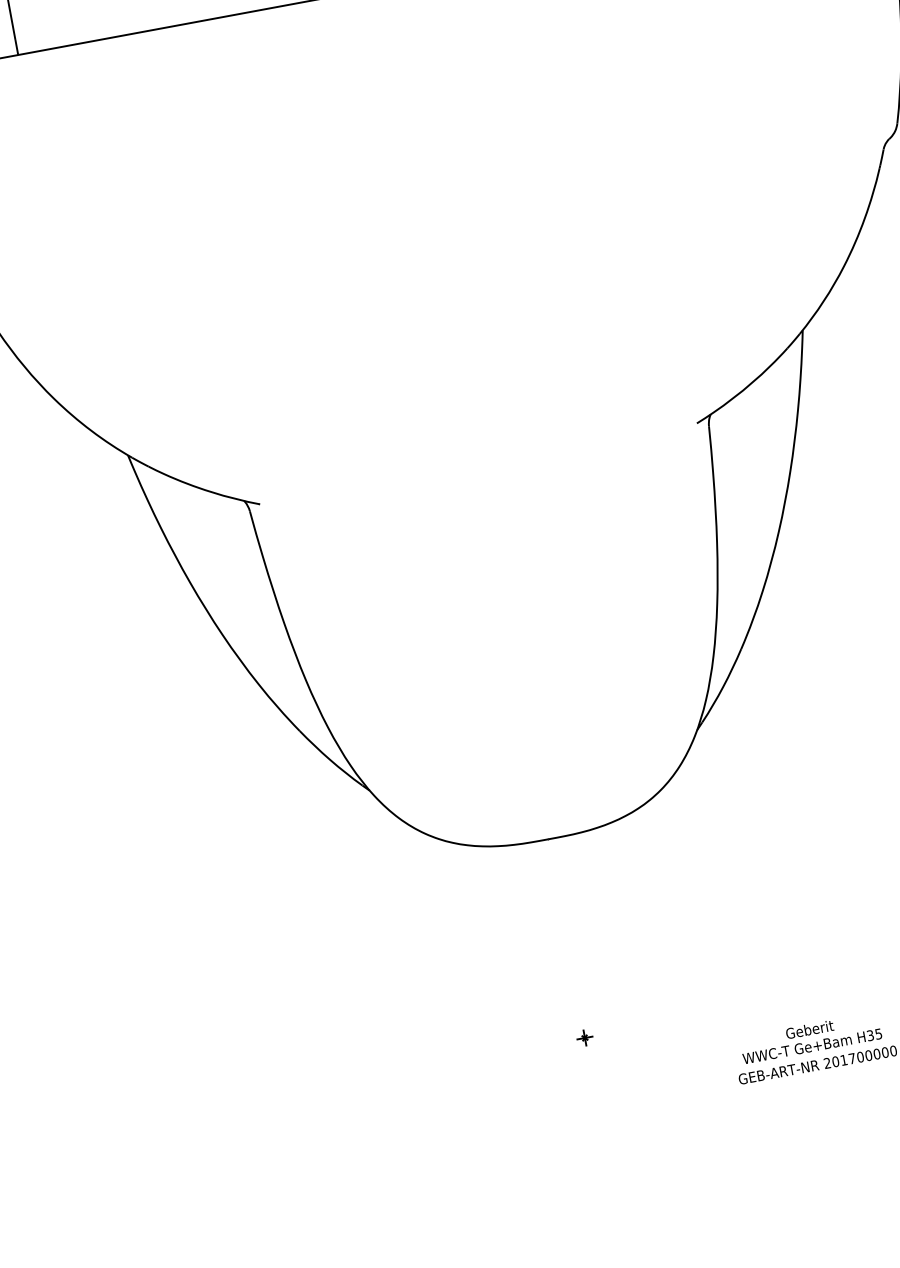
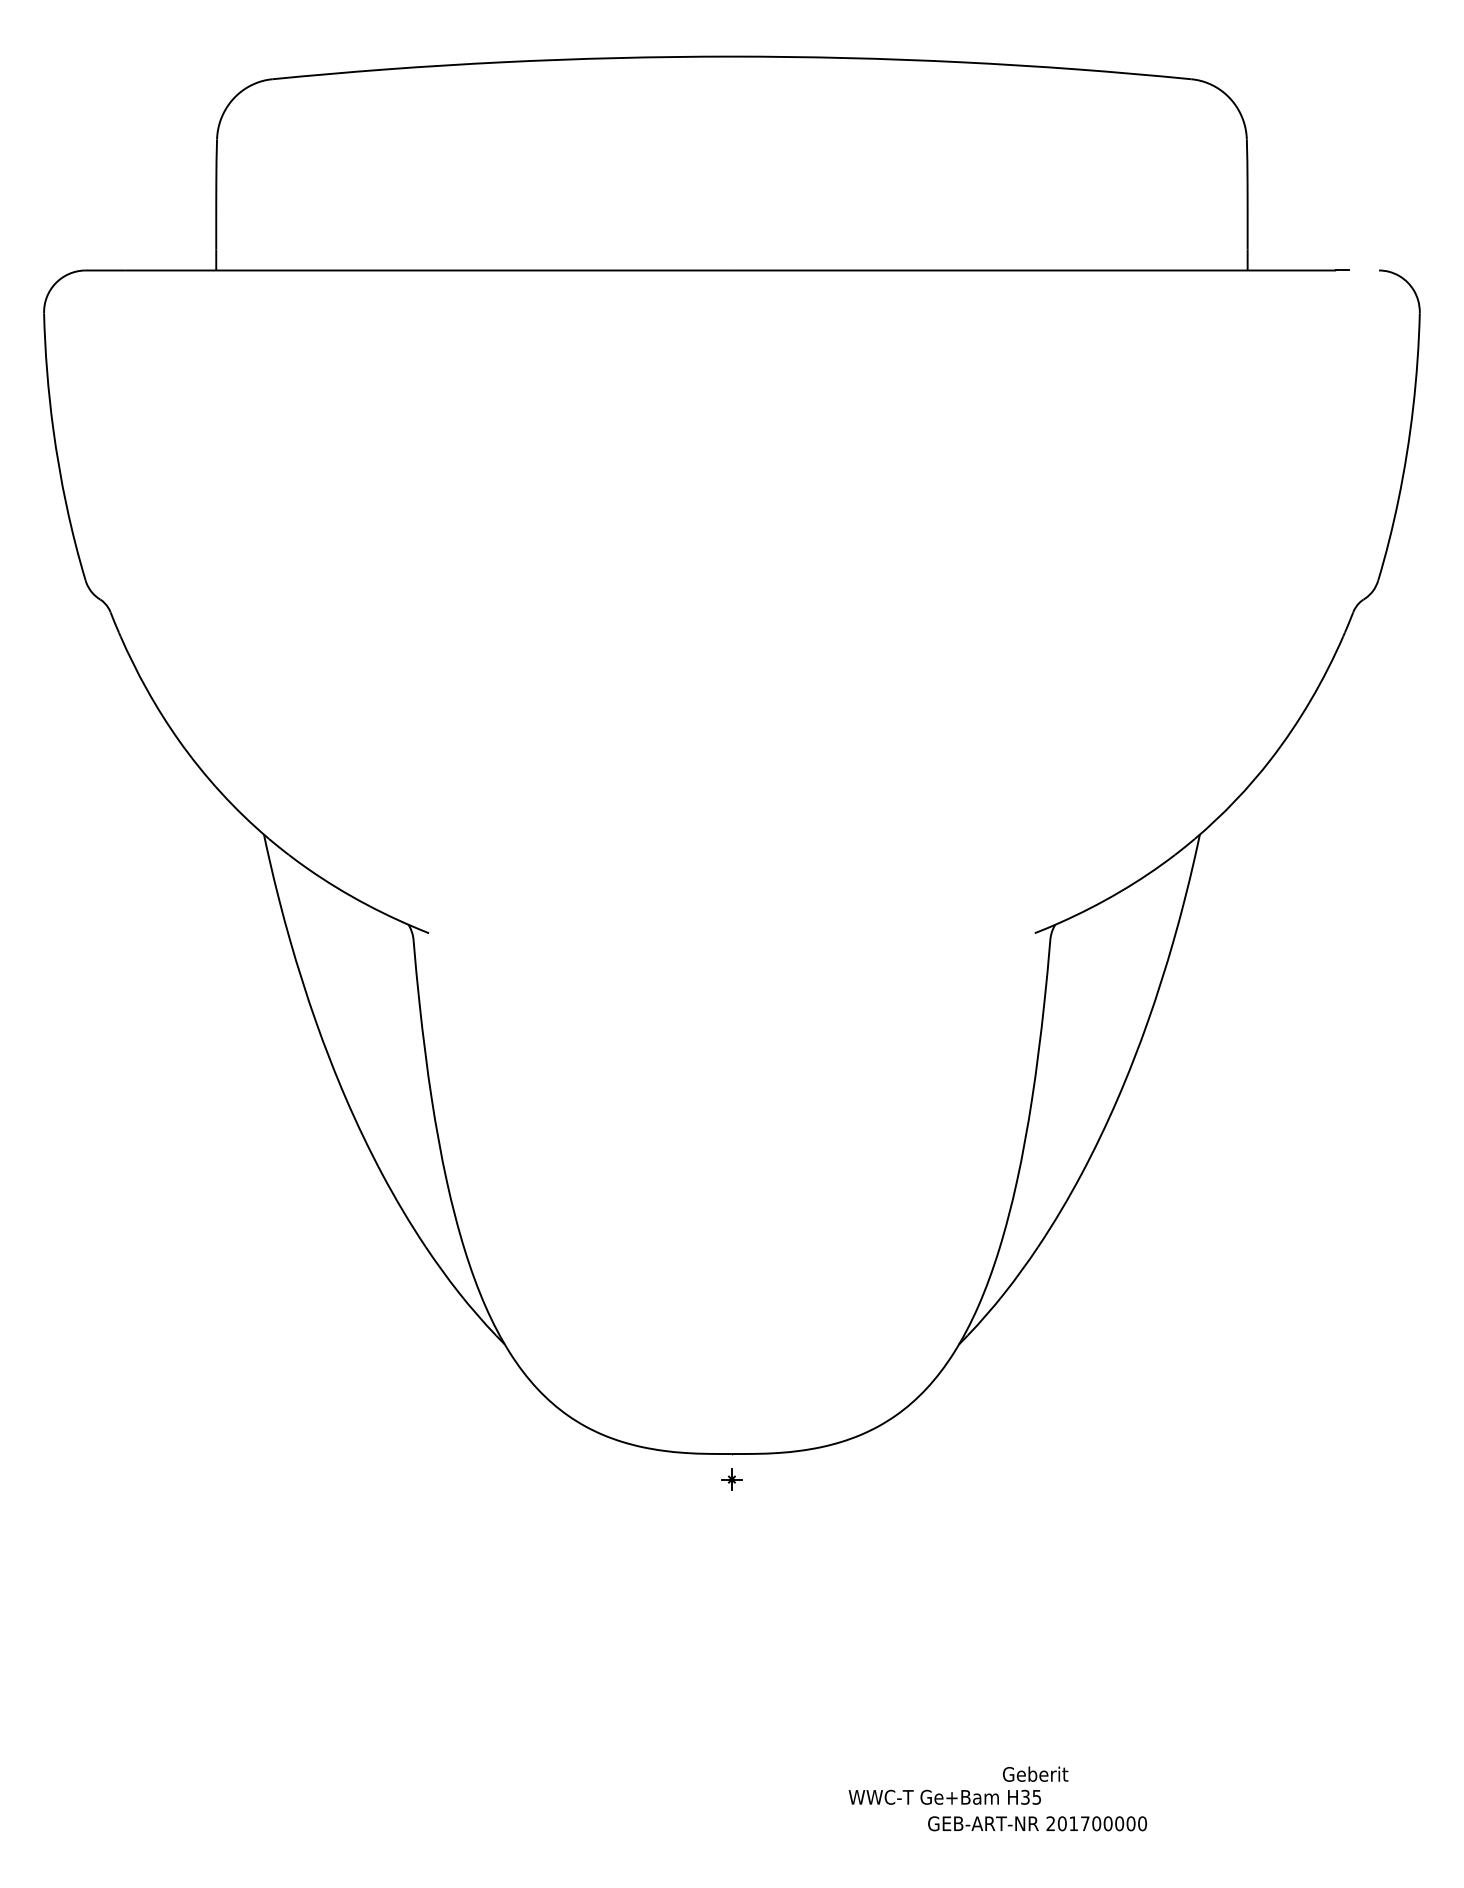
part: (584, 1038) -> (731, 1479), moved
text: (812, 1045) -> (944, 1796), moved

